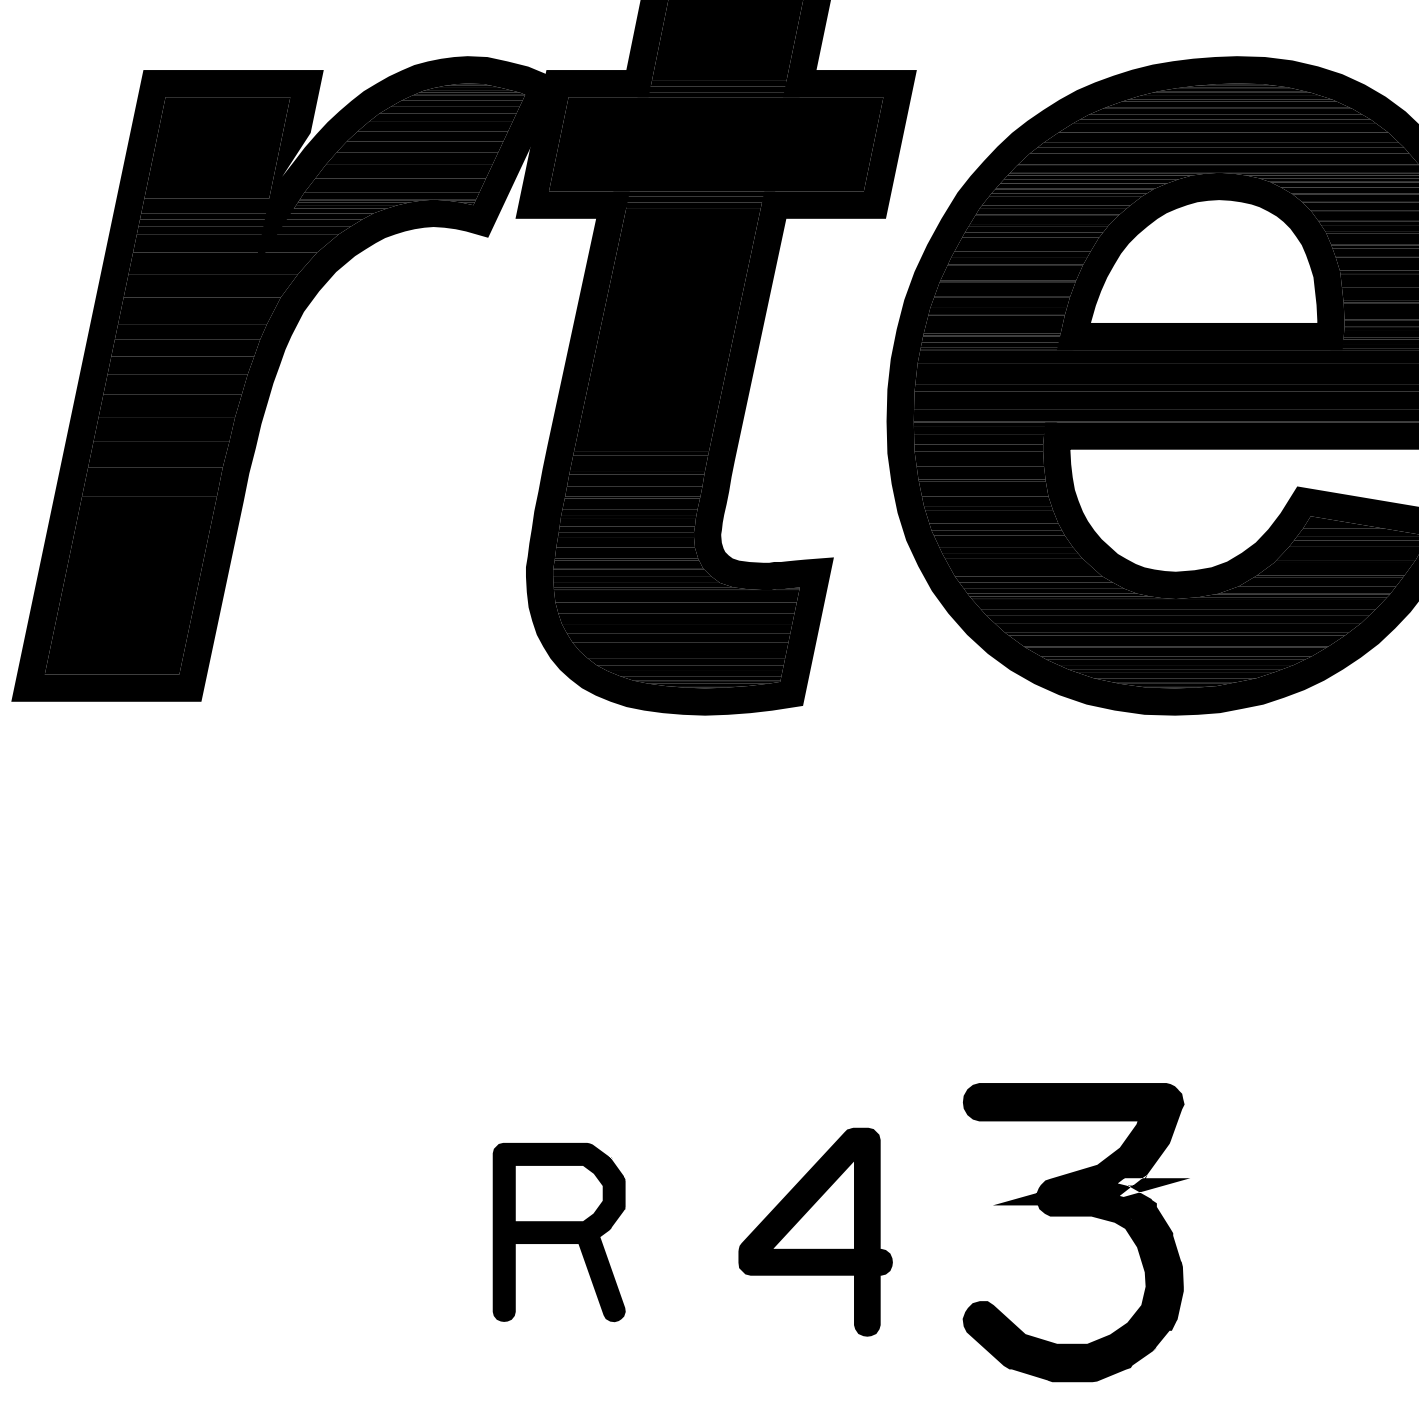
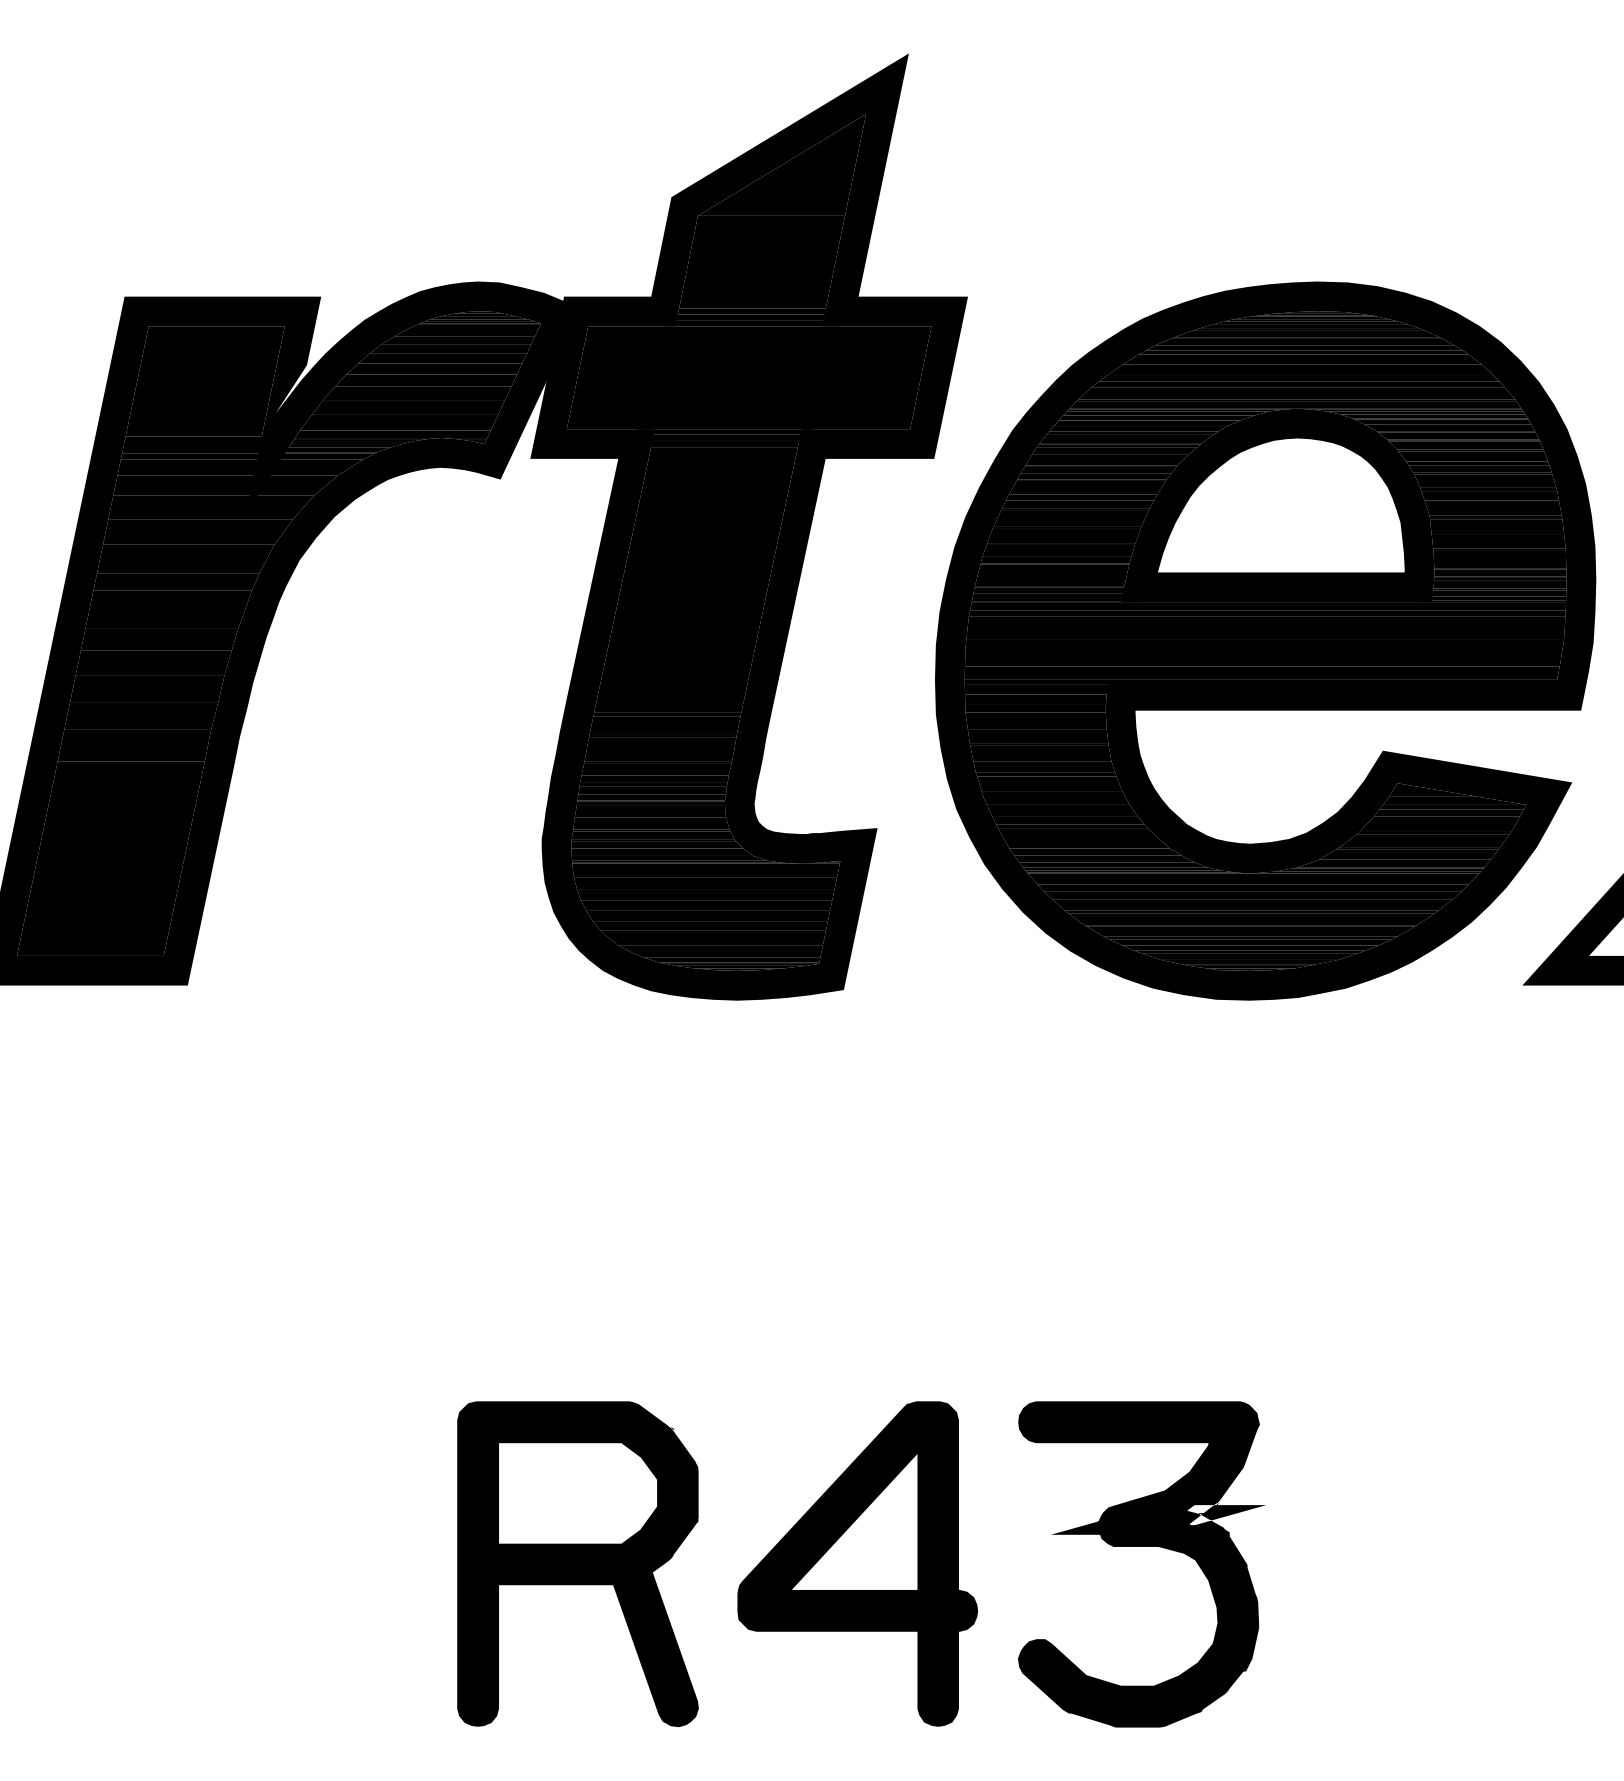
part: (815, 1231) -> (857, 1563), size x1.43
part: (558, 1232) -> (577, 1564), size x1.67

